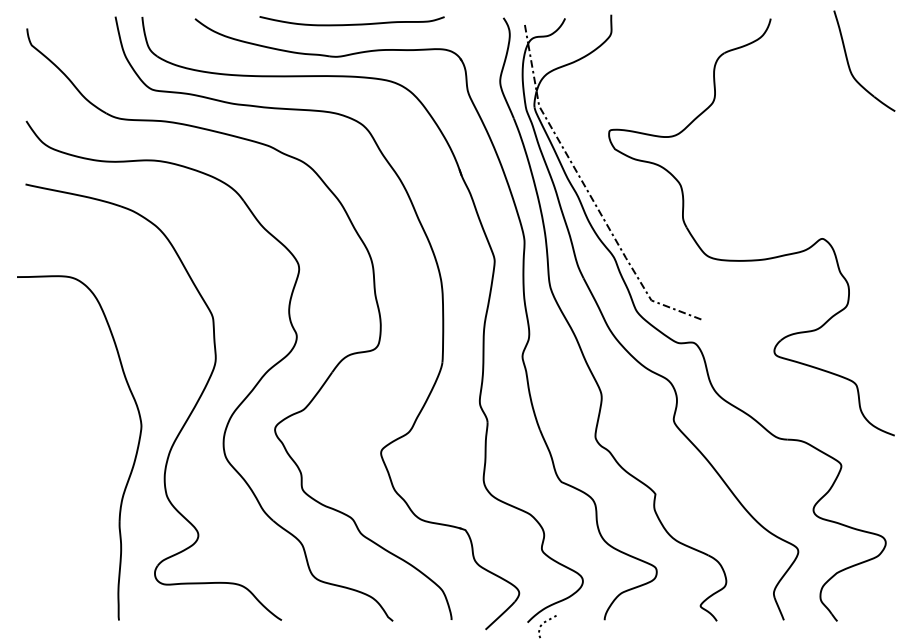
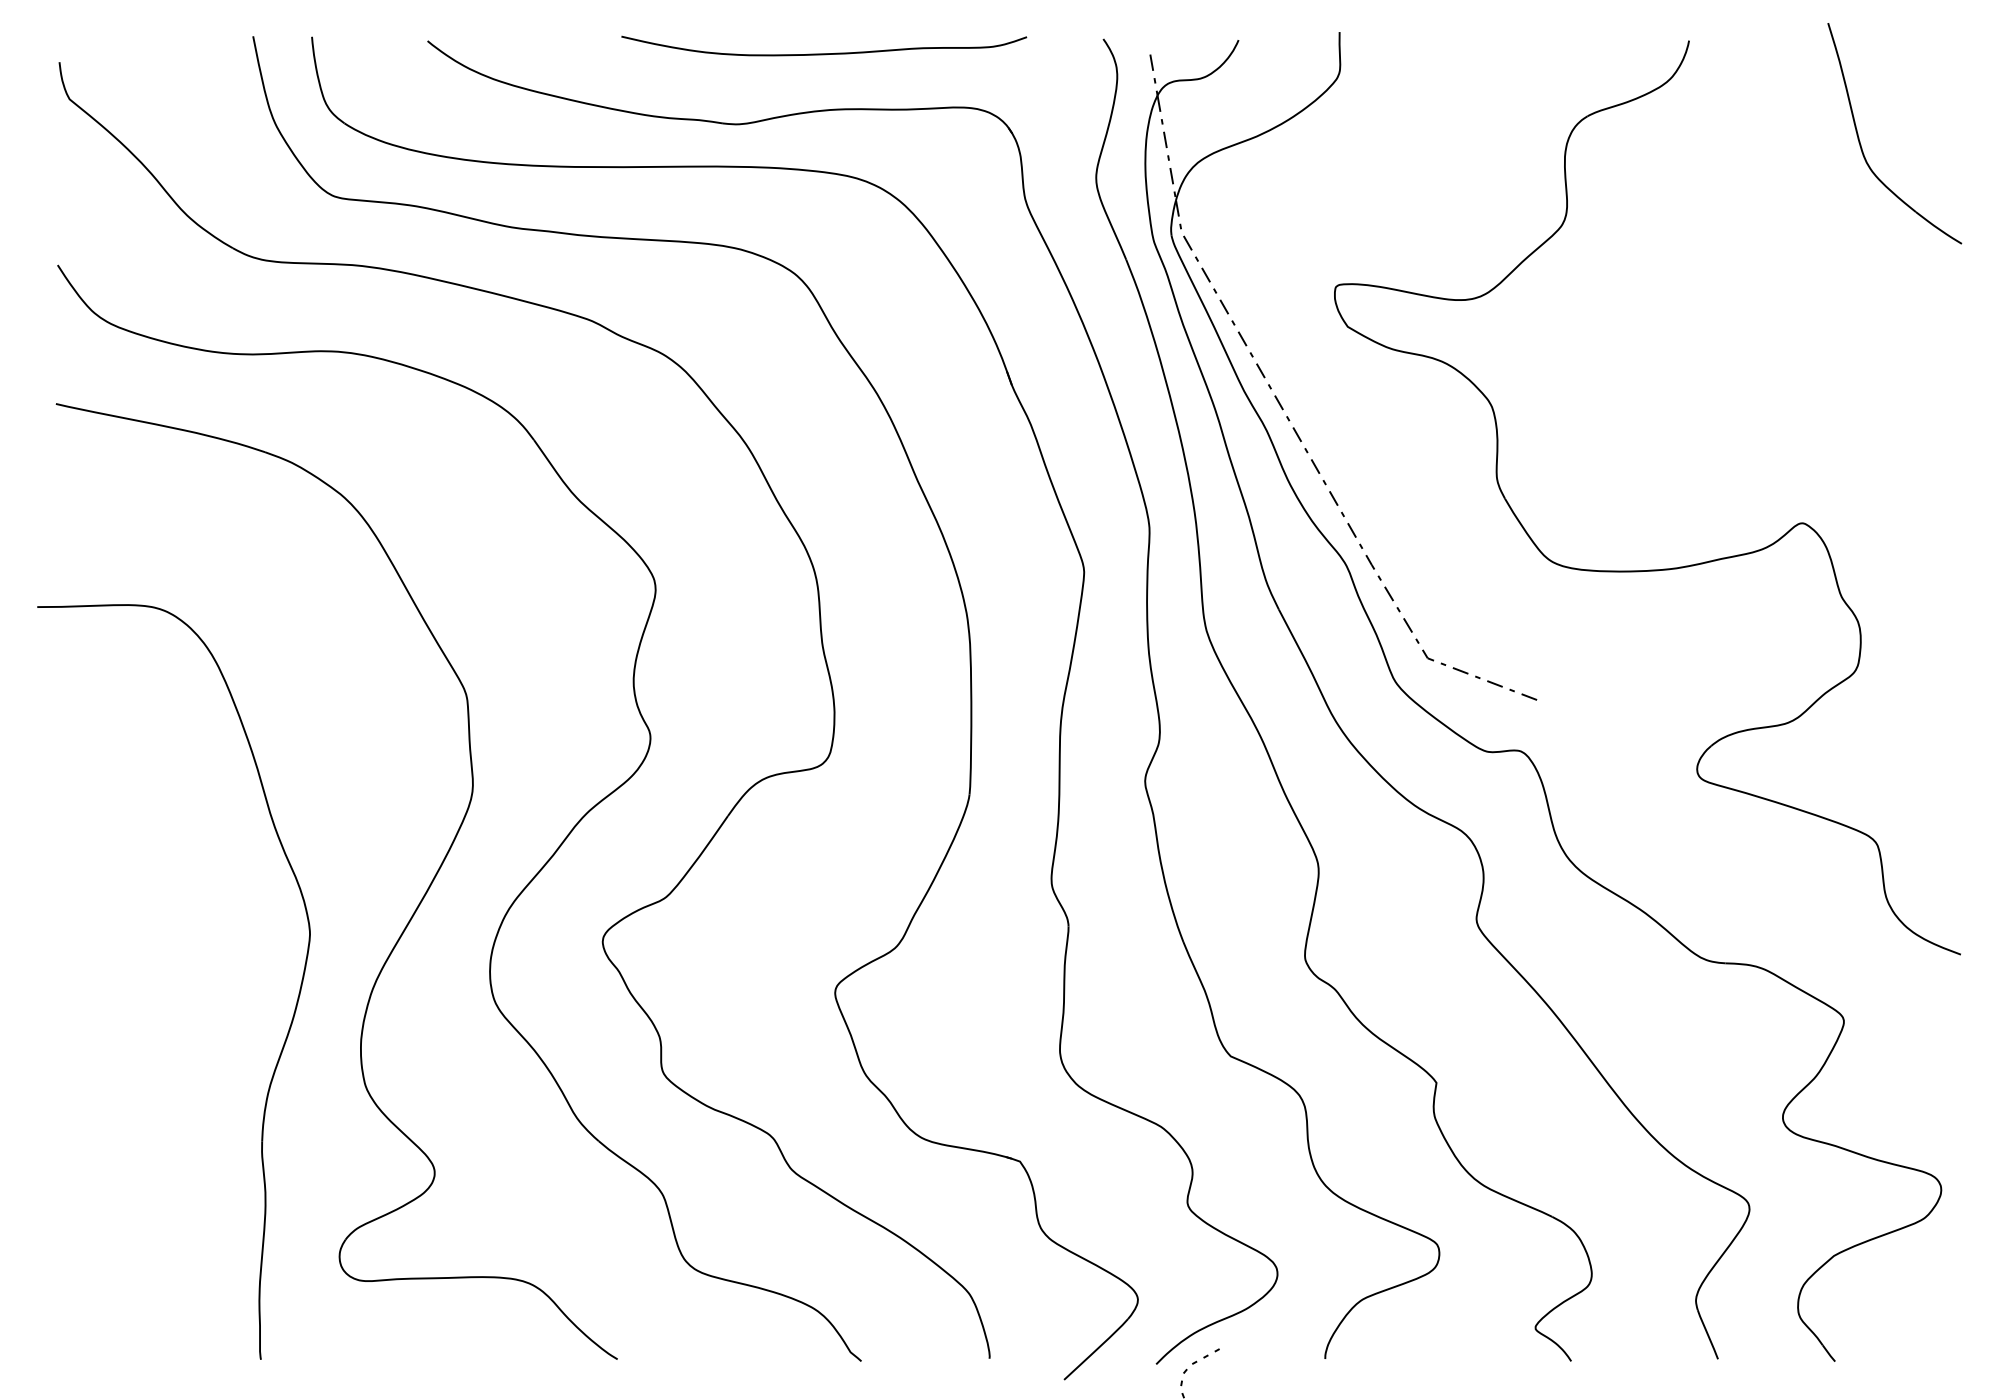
curve: (352, 23) -> (825, 51), moved

